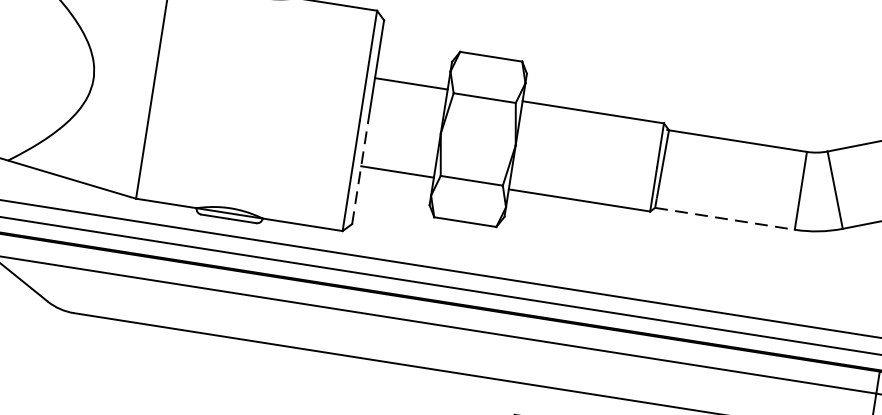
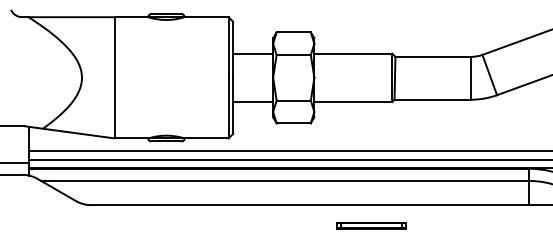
line: (360, 172) -> (233, 105), dashed -> solid
line: (726, 218) -> (433, 99), dashed -> solid

